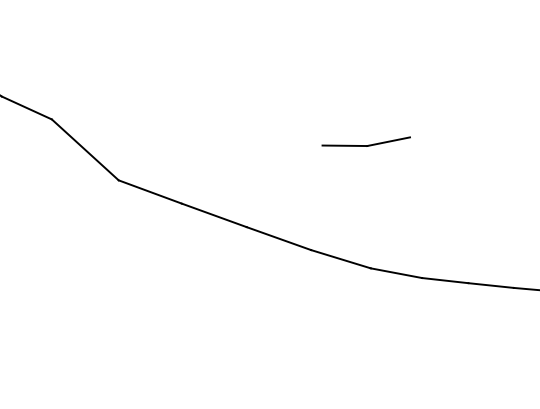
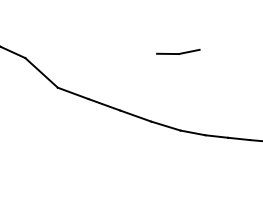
part: (366, 140) -> (178, 51), moved

